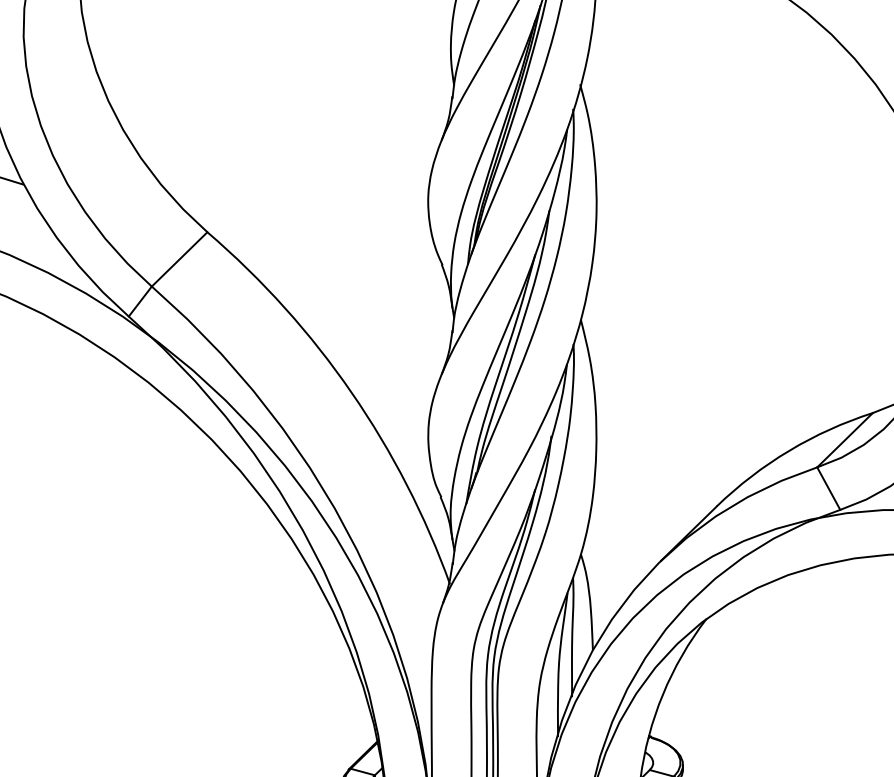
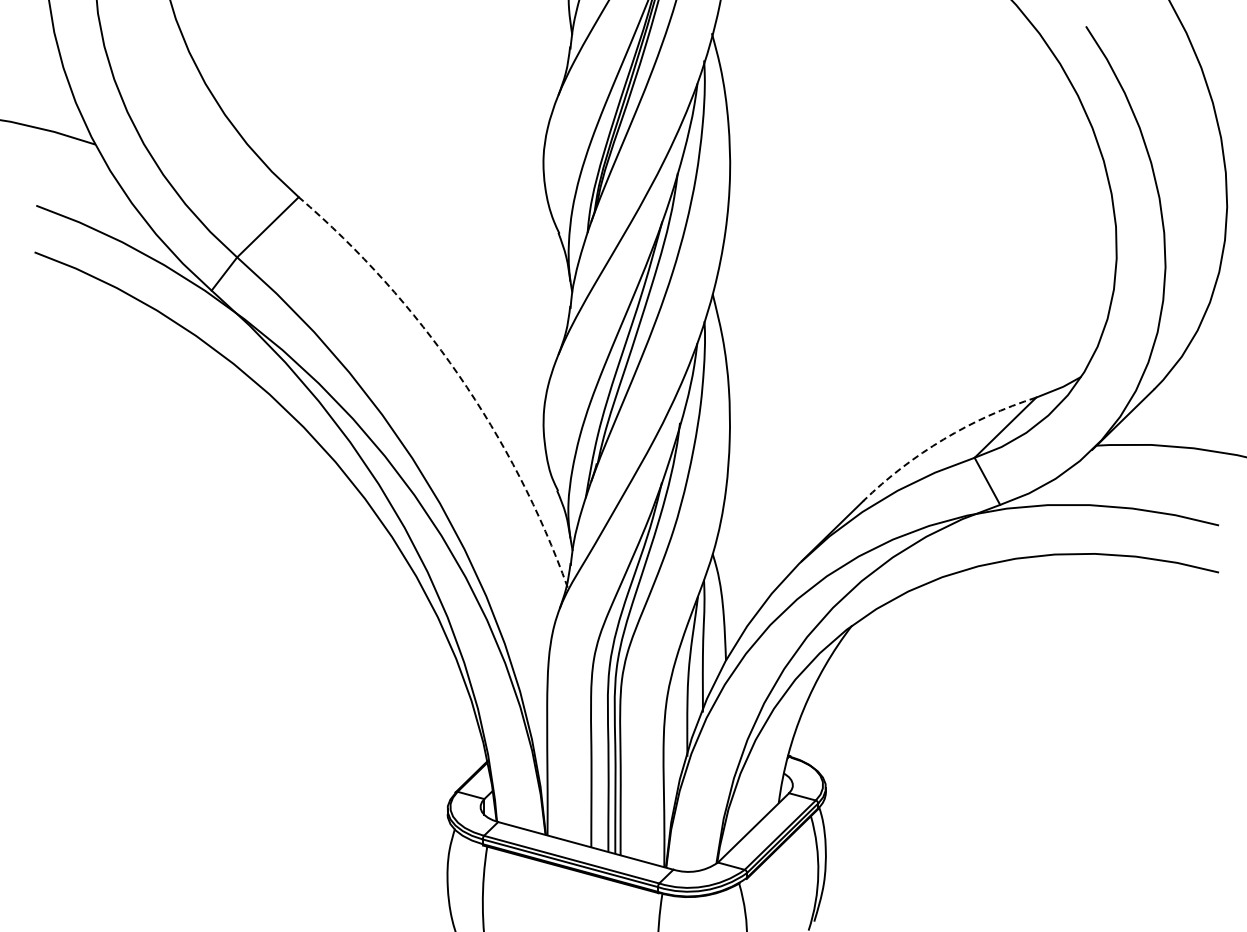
arc: (351, 392) -> (458, 374), solid -> dashed
arc: (789, 450) -> (943, 439), solid -> dashed

